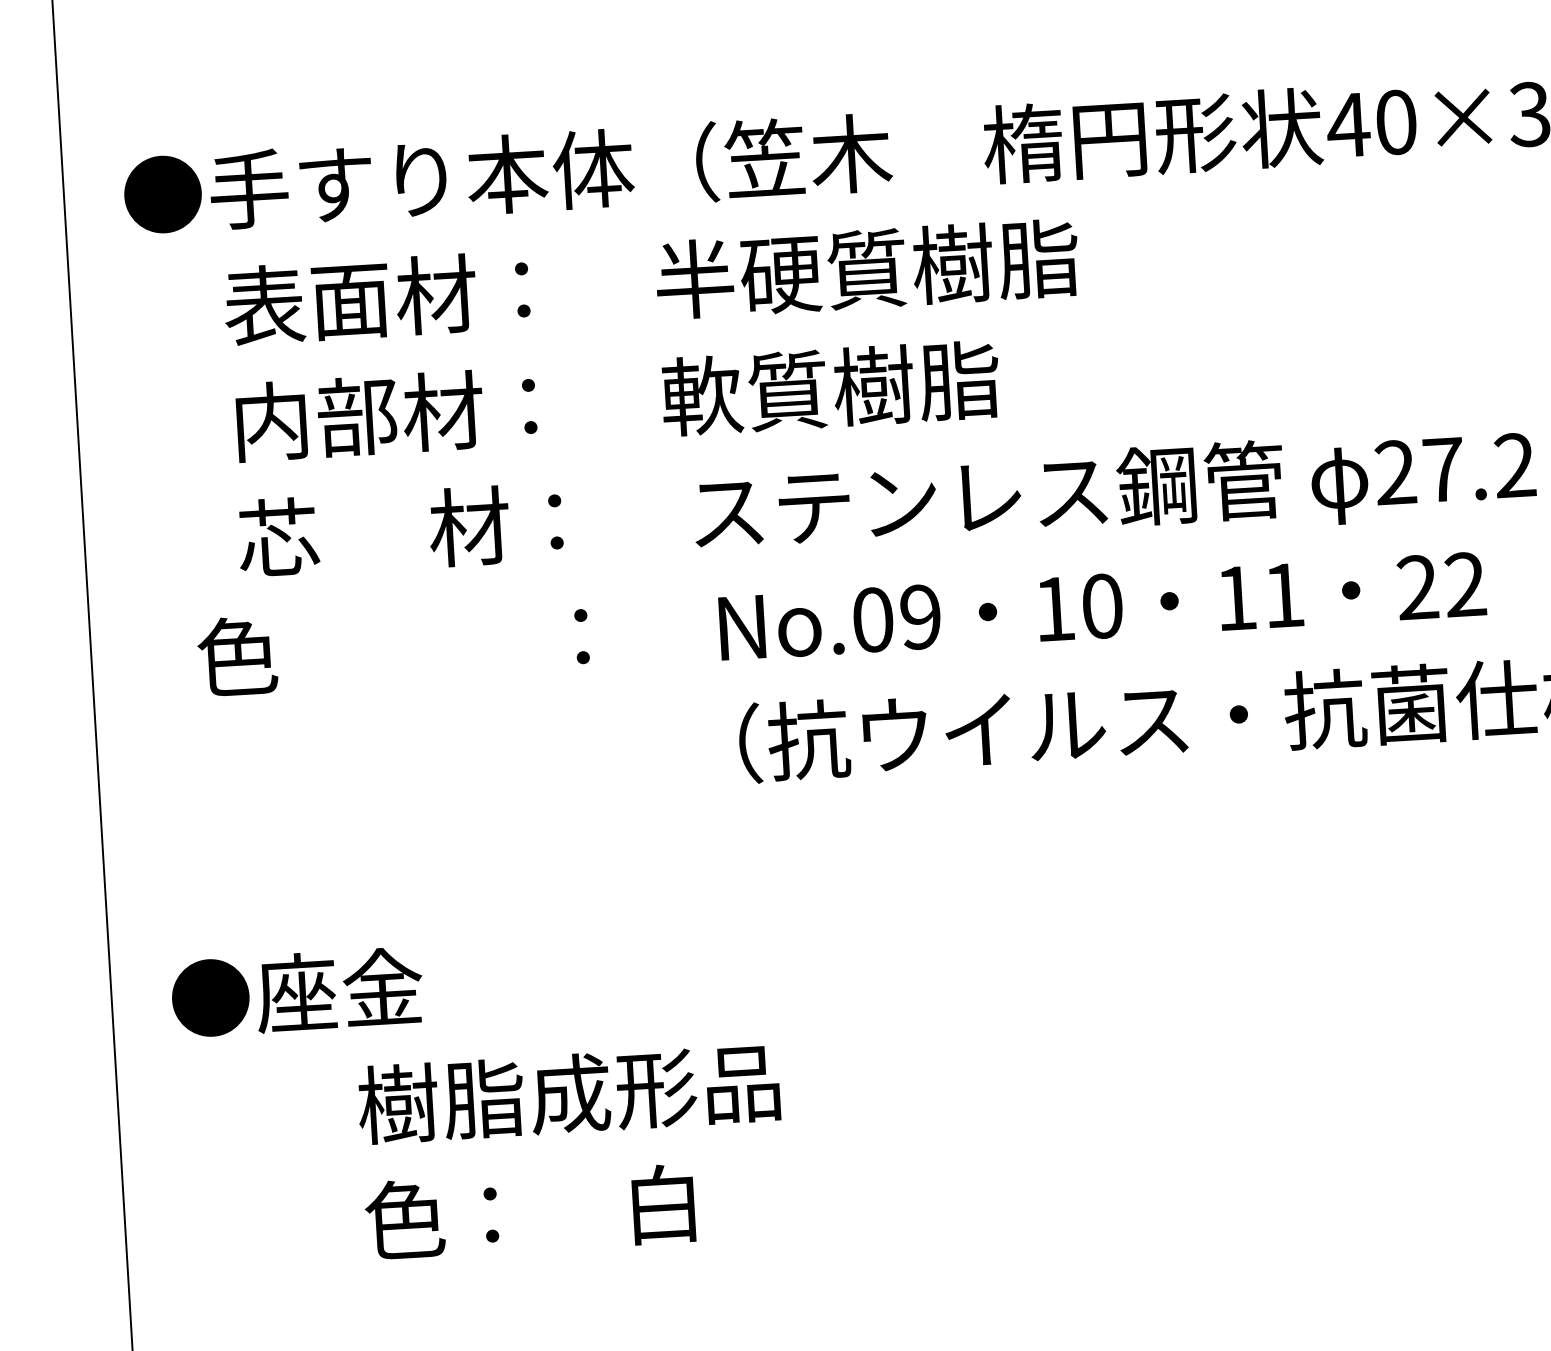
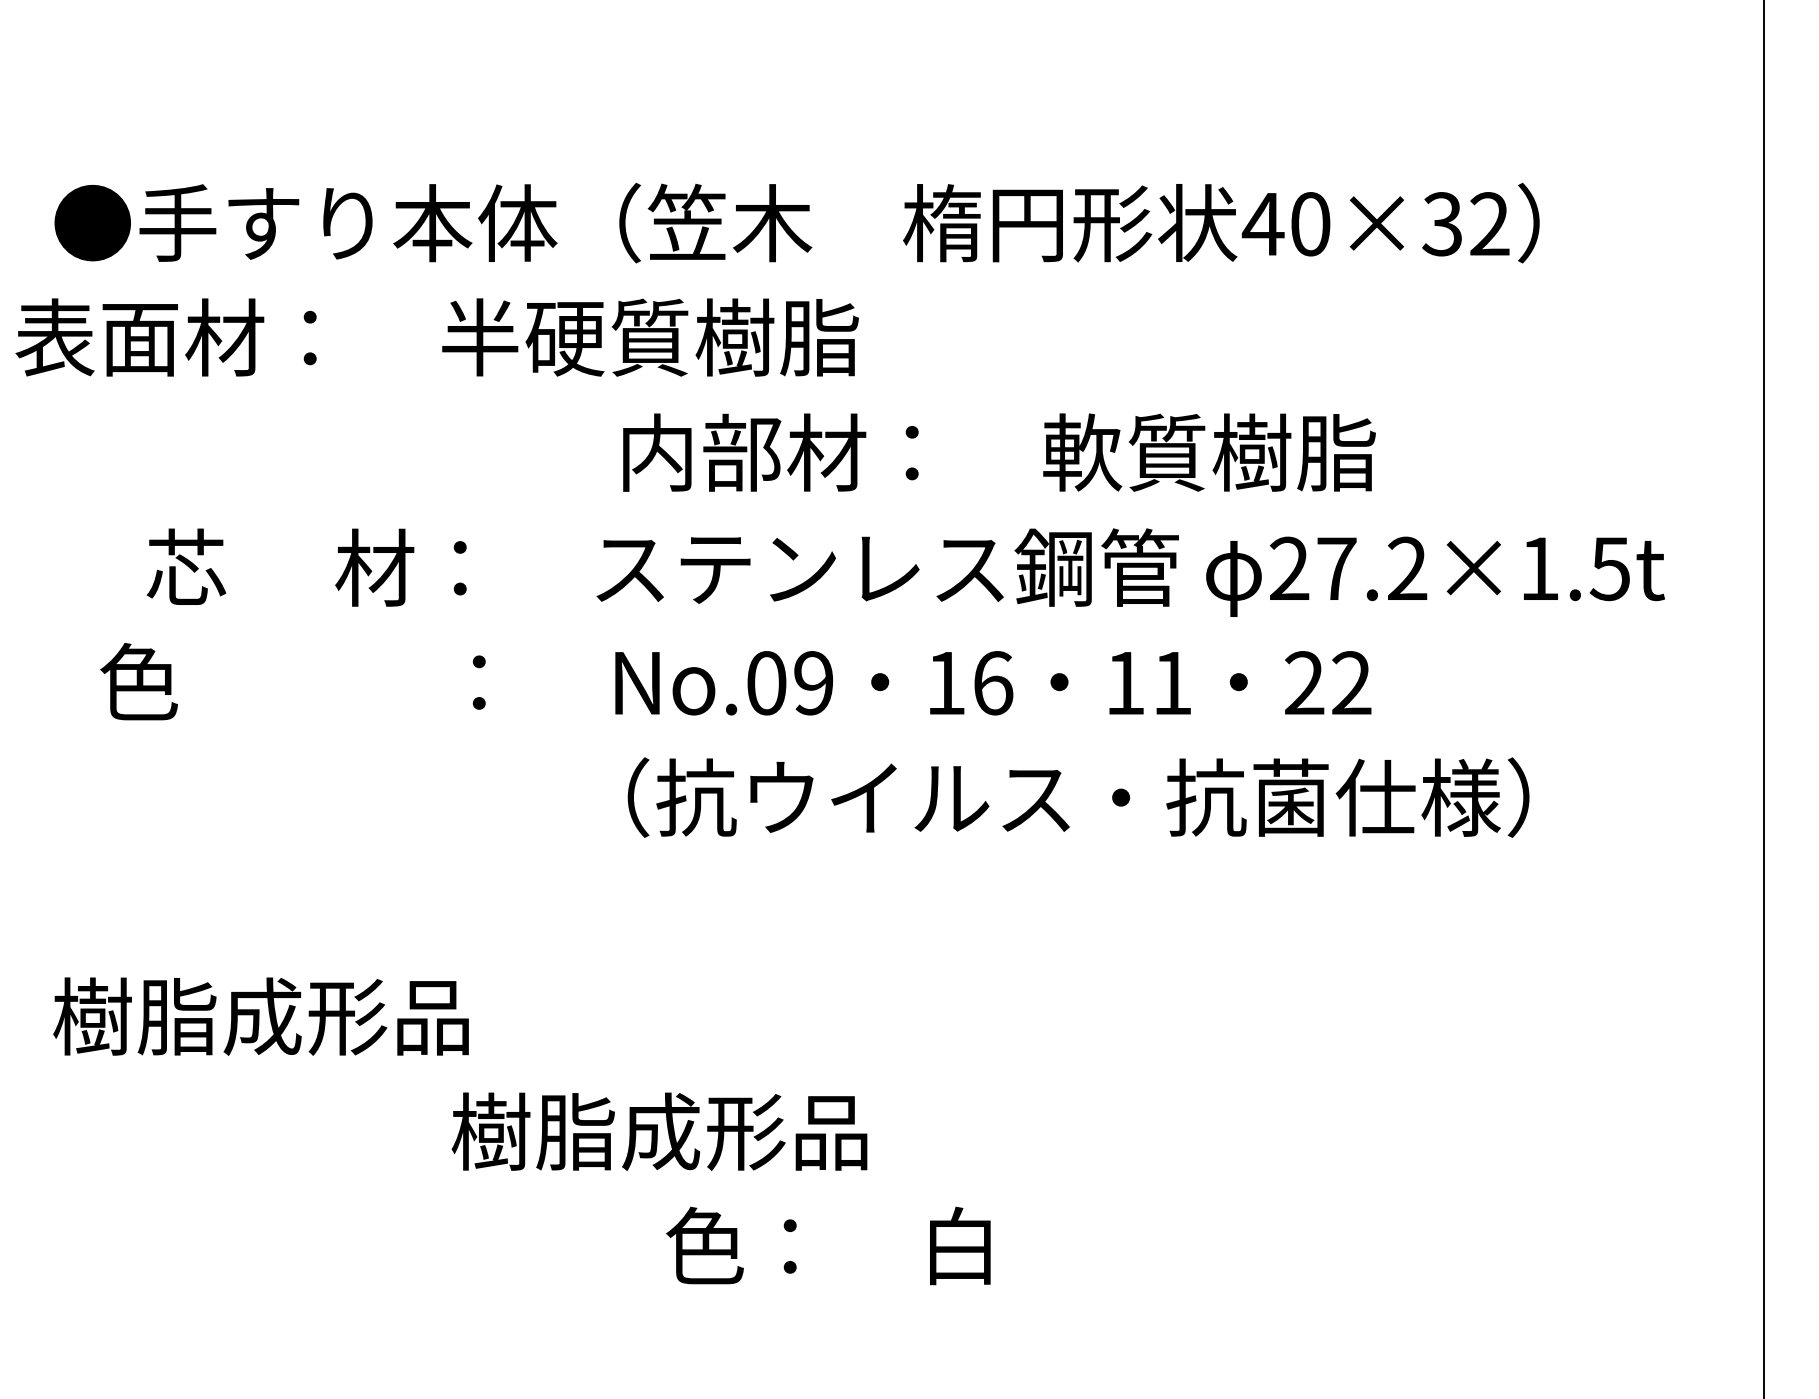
text: (650, 281) -> (436, 337), moved
text: (618, 400) -> (999, 452), moved
text: (1102, 606) -> (993, 683), 10 -> 16
text: (380, 987) -> (260, 1016), ●座金 -> 樹脂成形品
text: (568, 1093) -> (659, 1131), moved
text: (530, 1211) -> (828, 1245), moved

